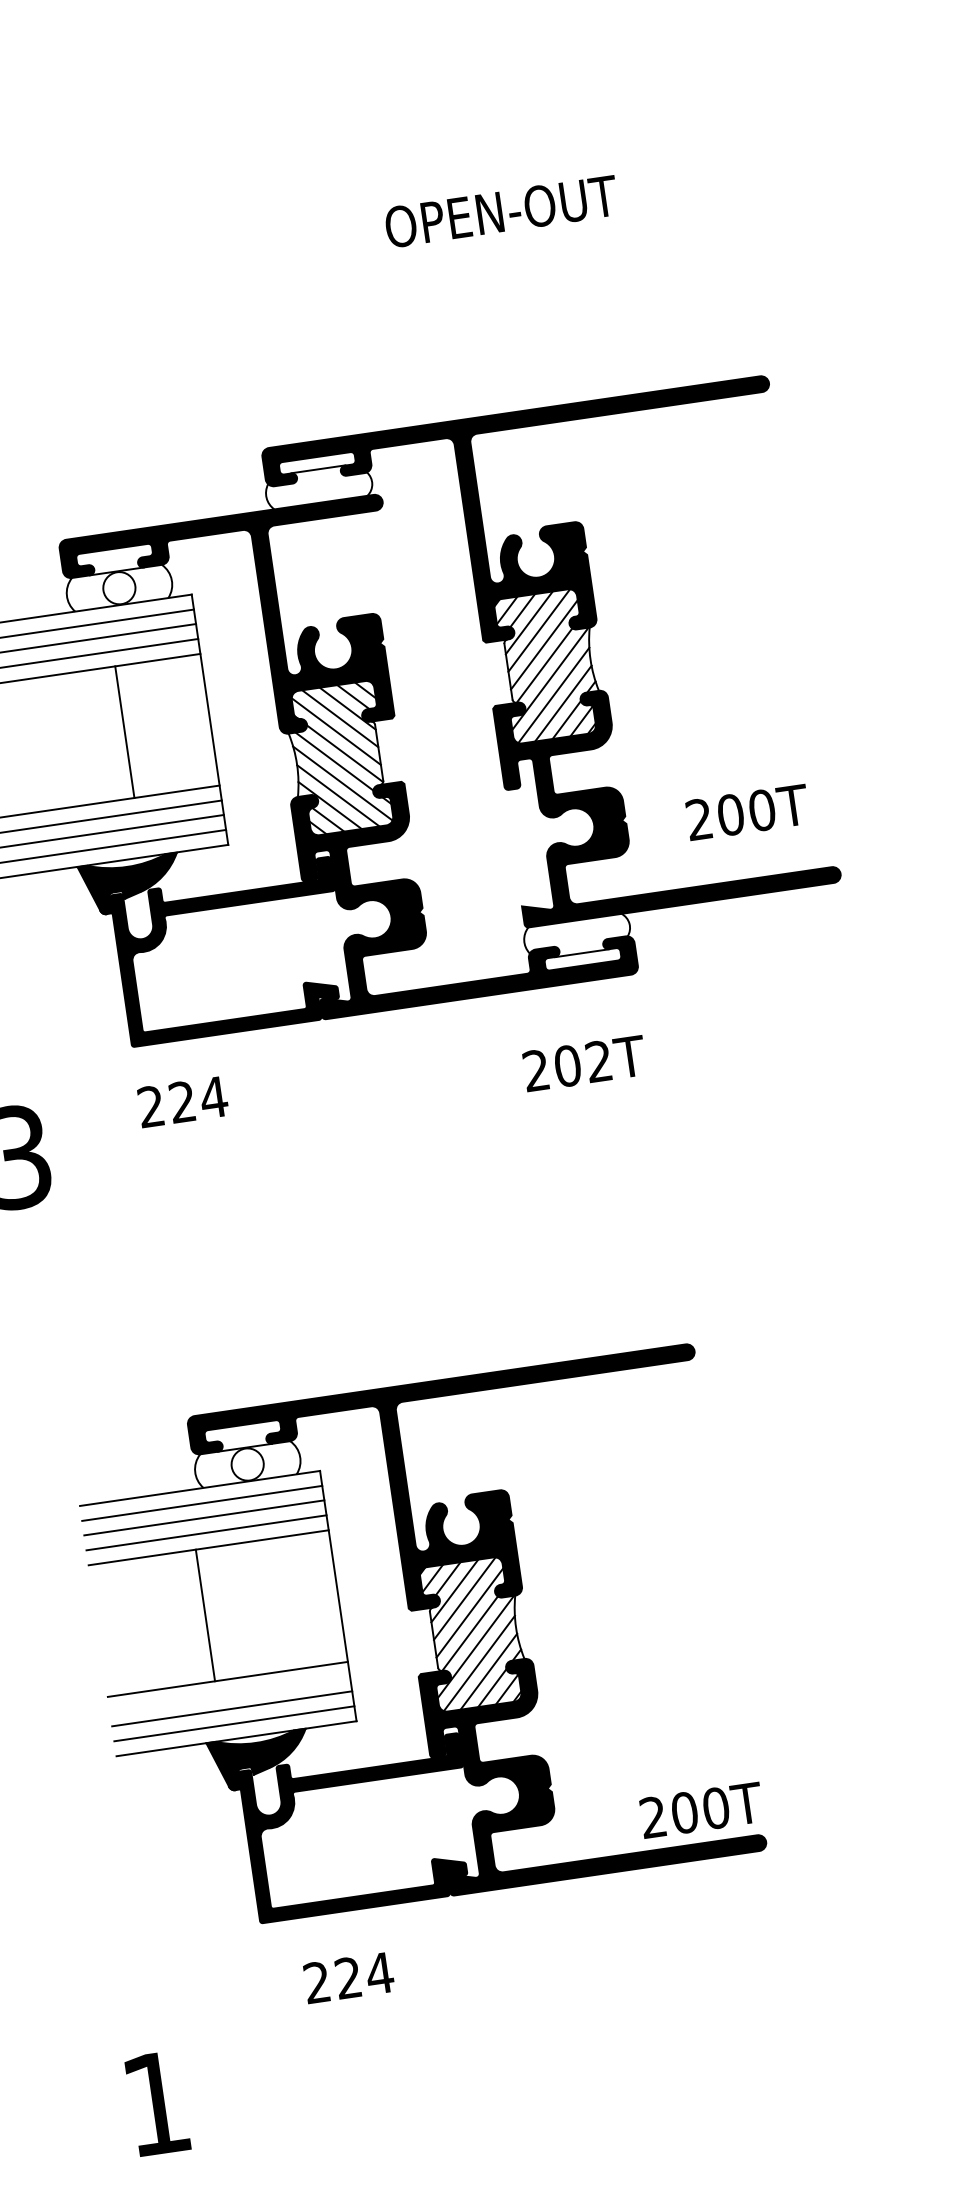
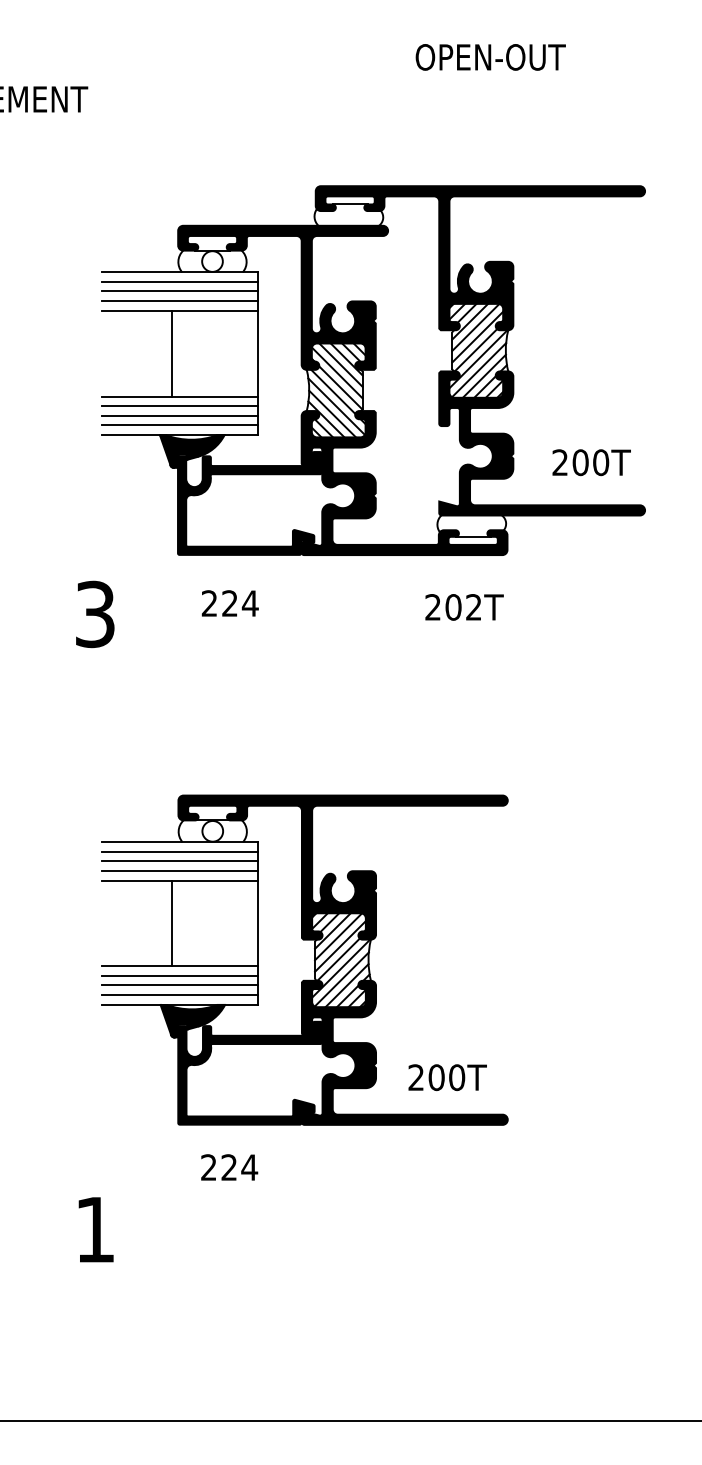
line: (124, 731) -> (171, 353), moved
text: (181, 1102) -> (229, 603), moved
line: (230, 1695) -> (180, 976), added
text: (701, 1810) -> (447, 1077), moved

